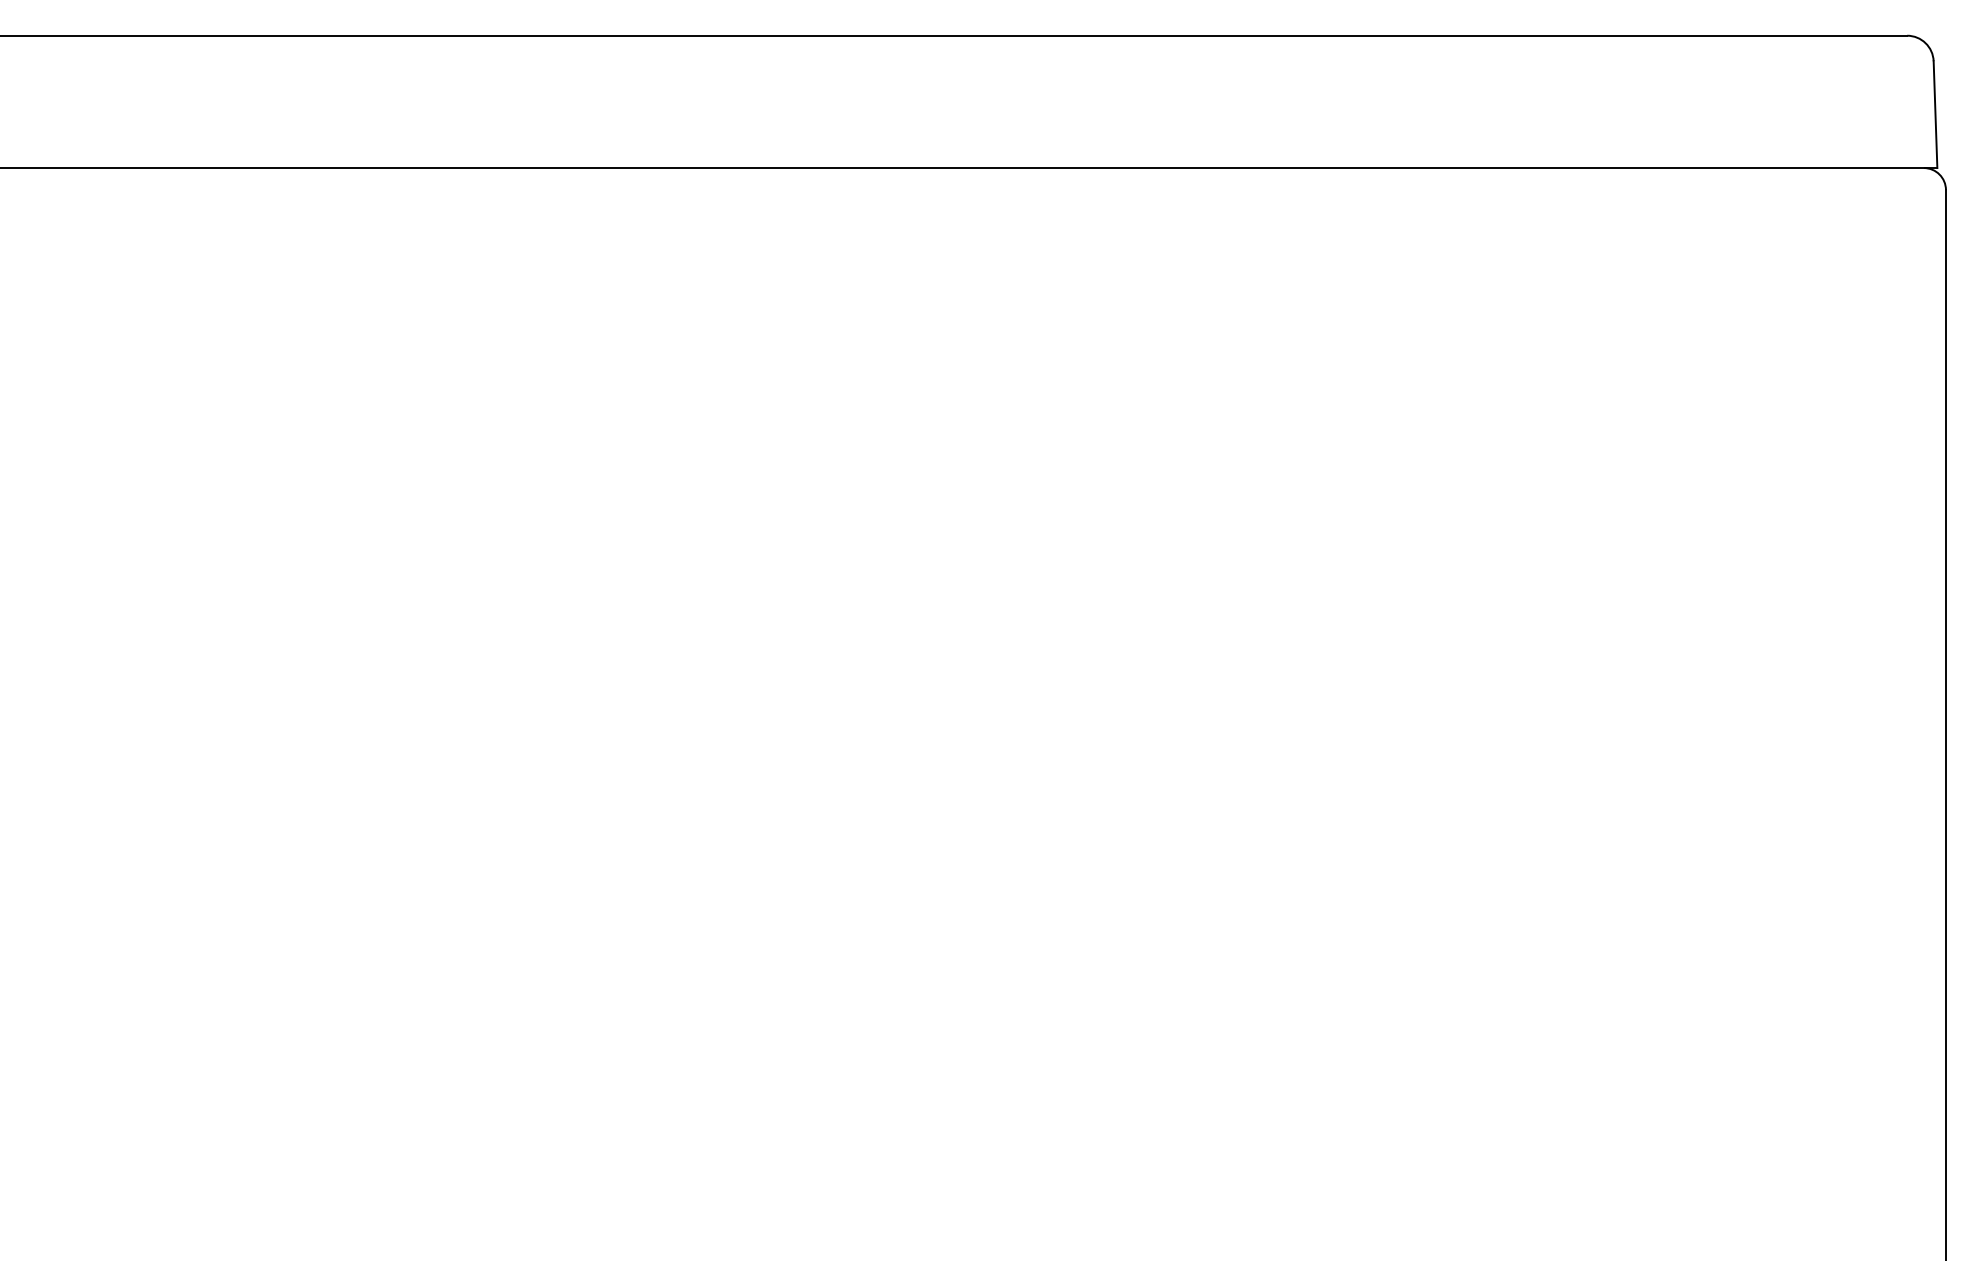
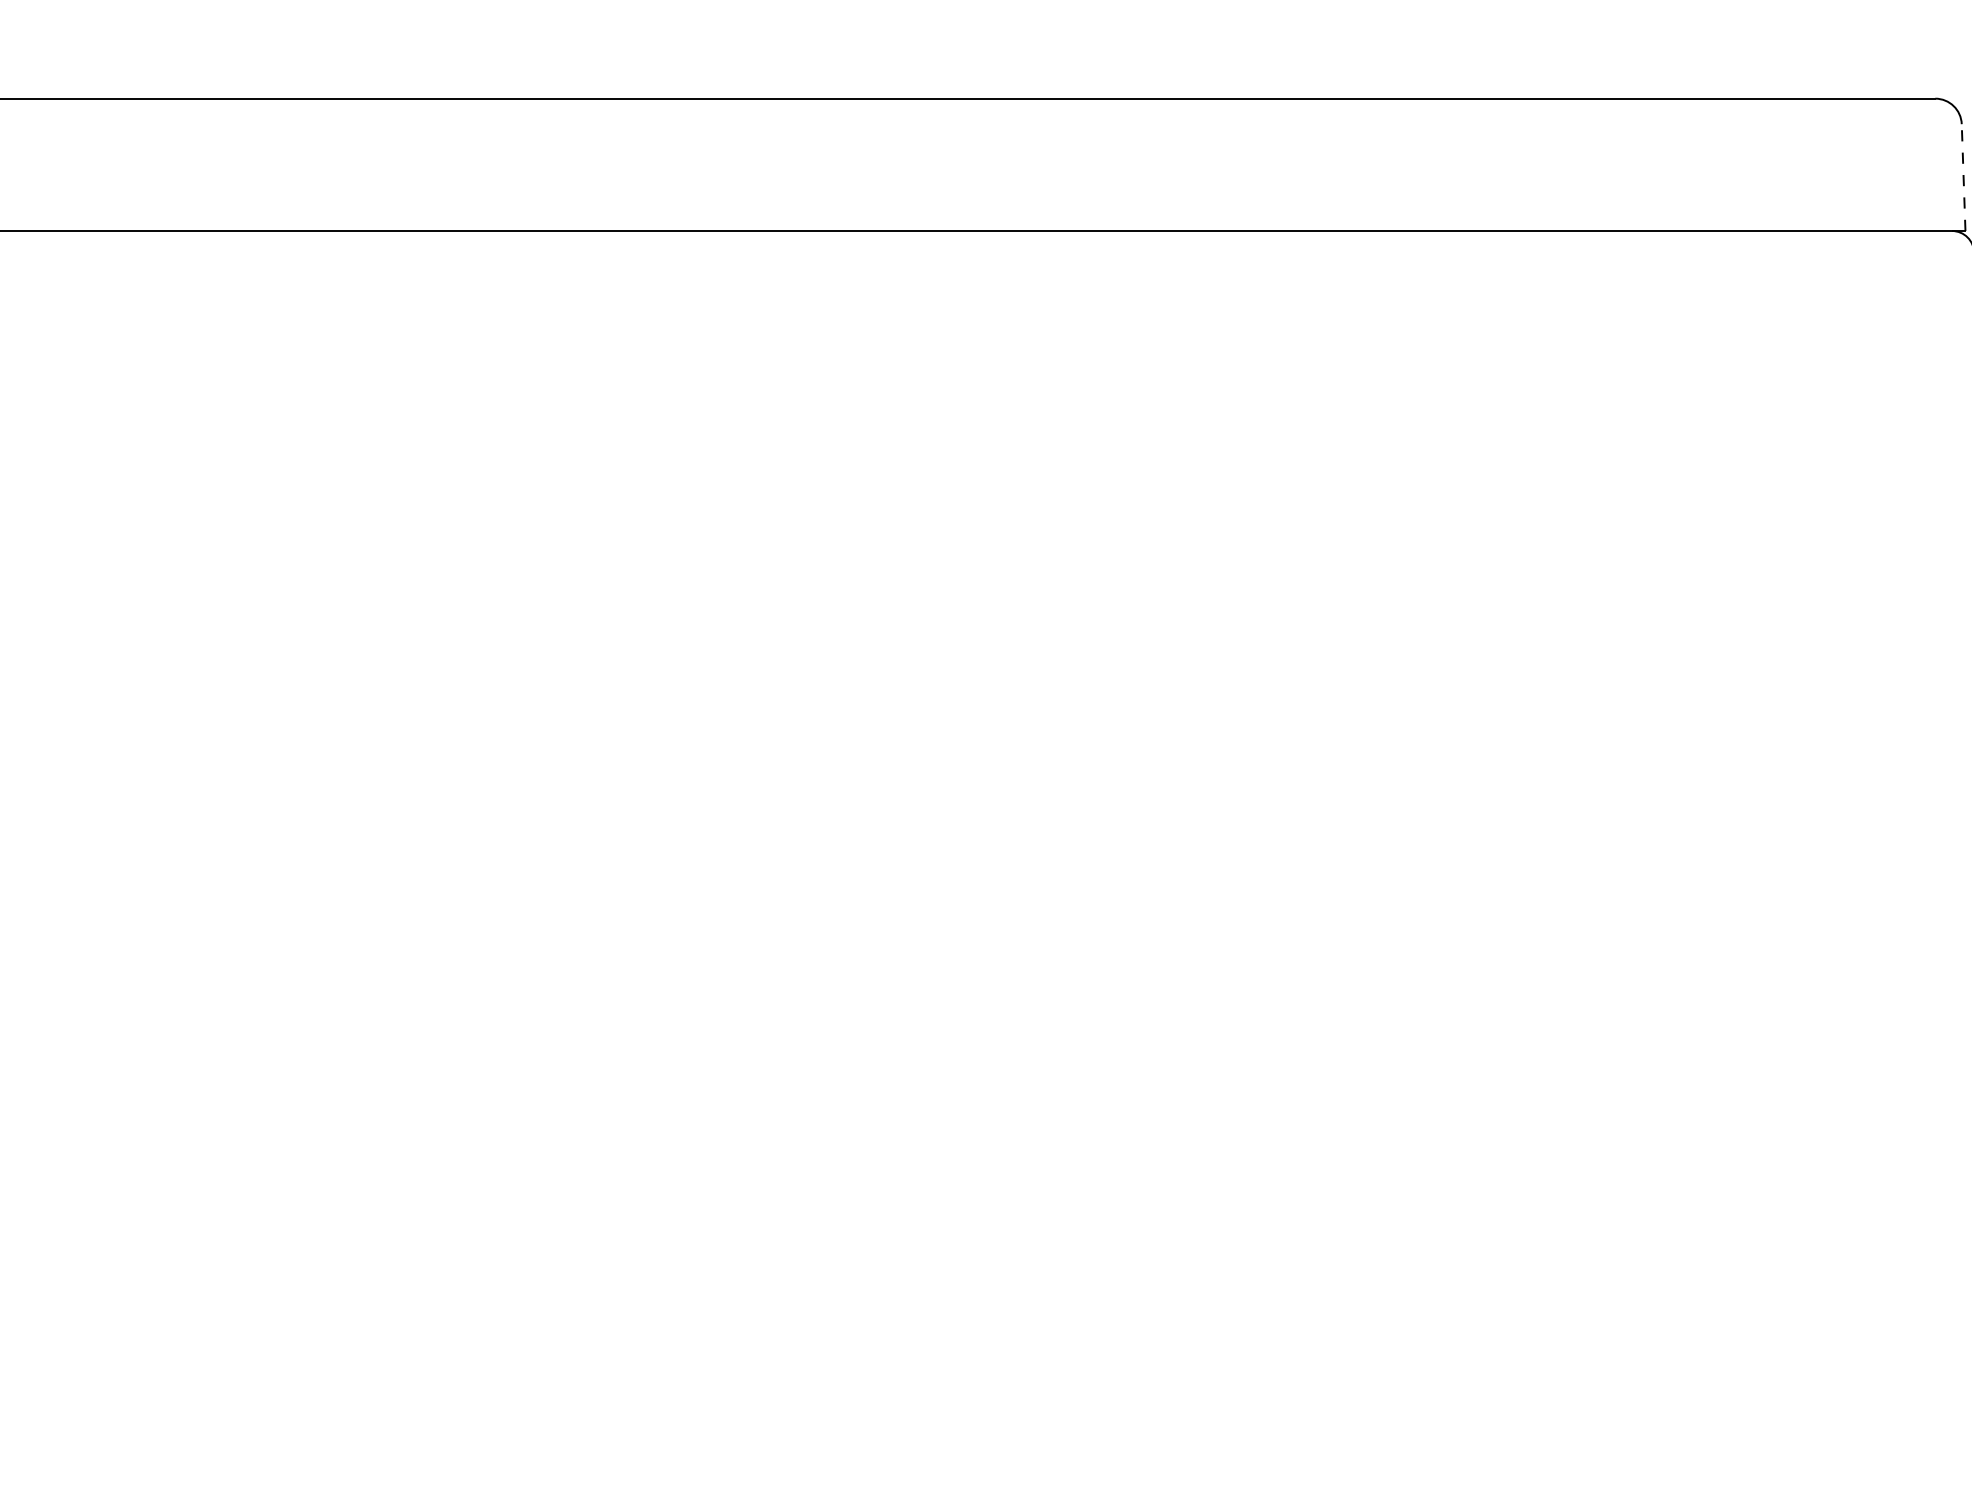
line: (1935, 114) -> (1963, 177), solid -> dashed

